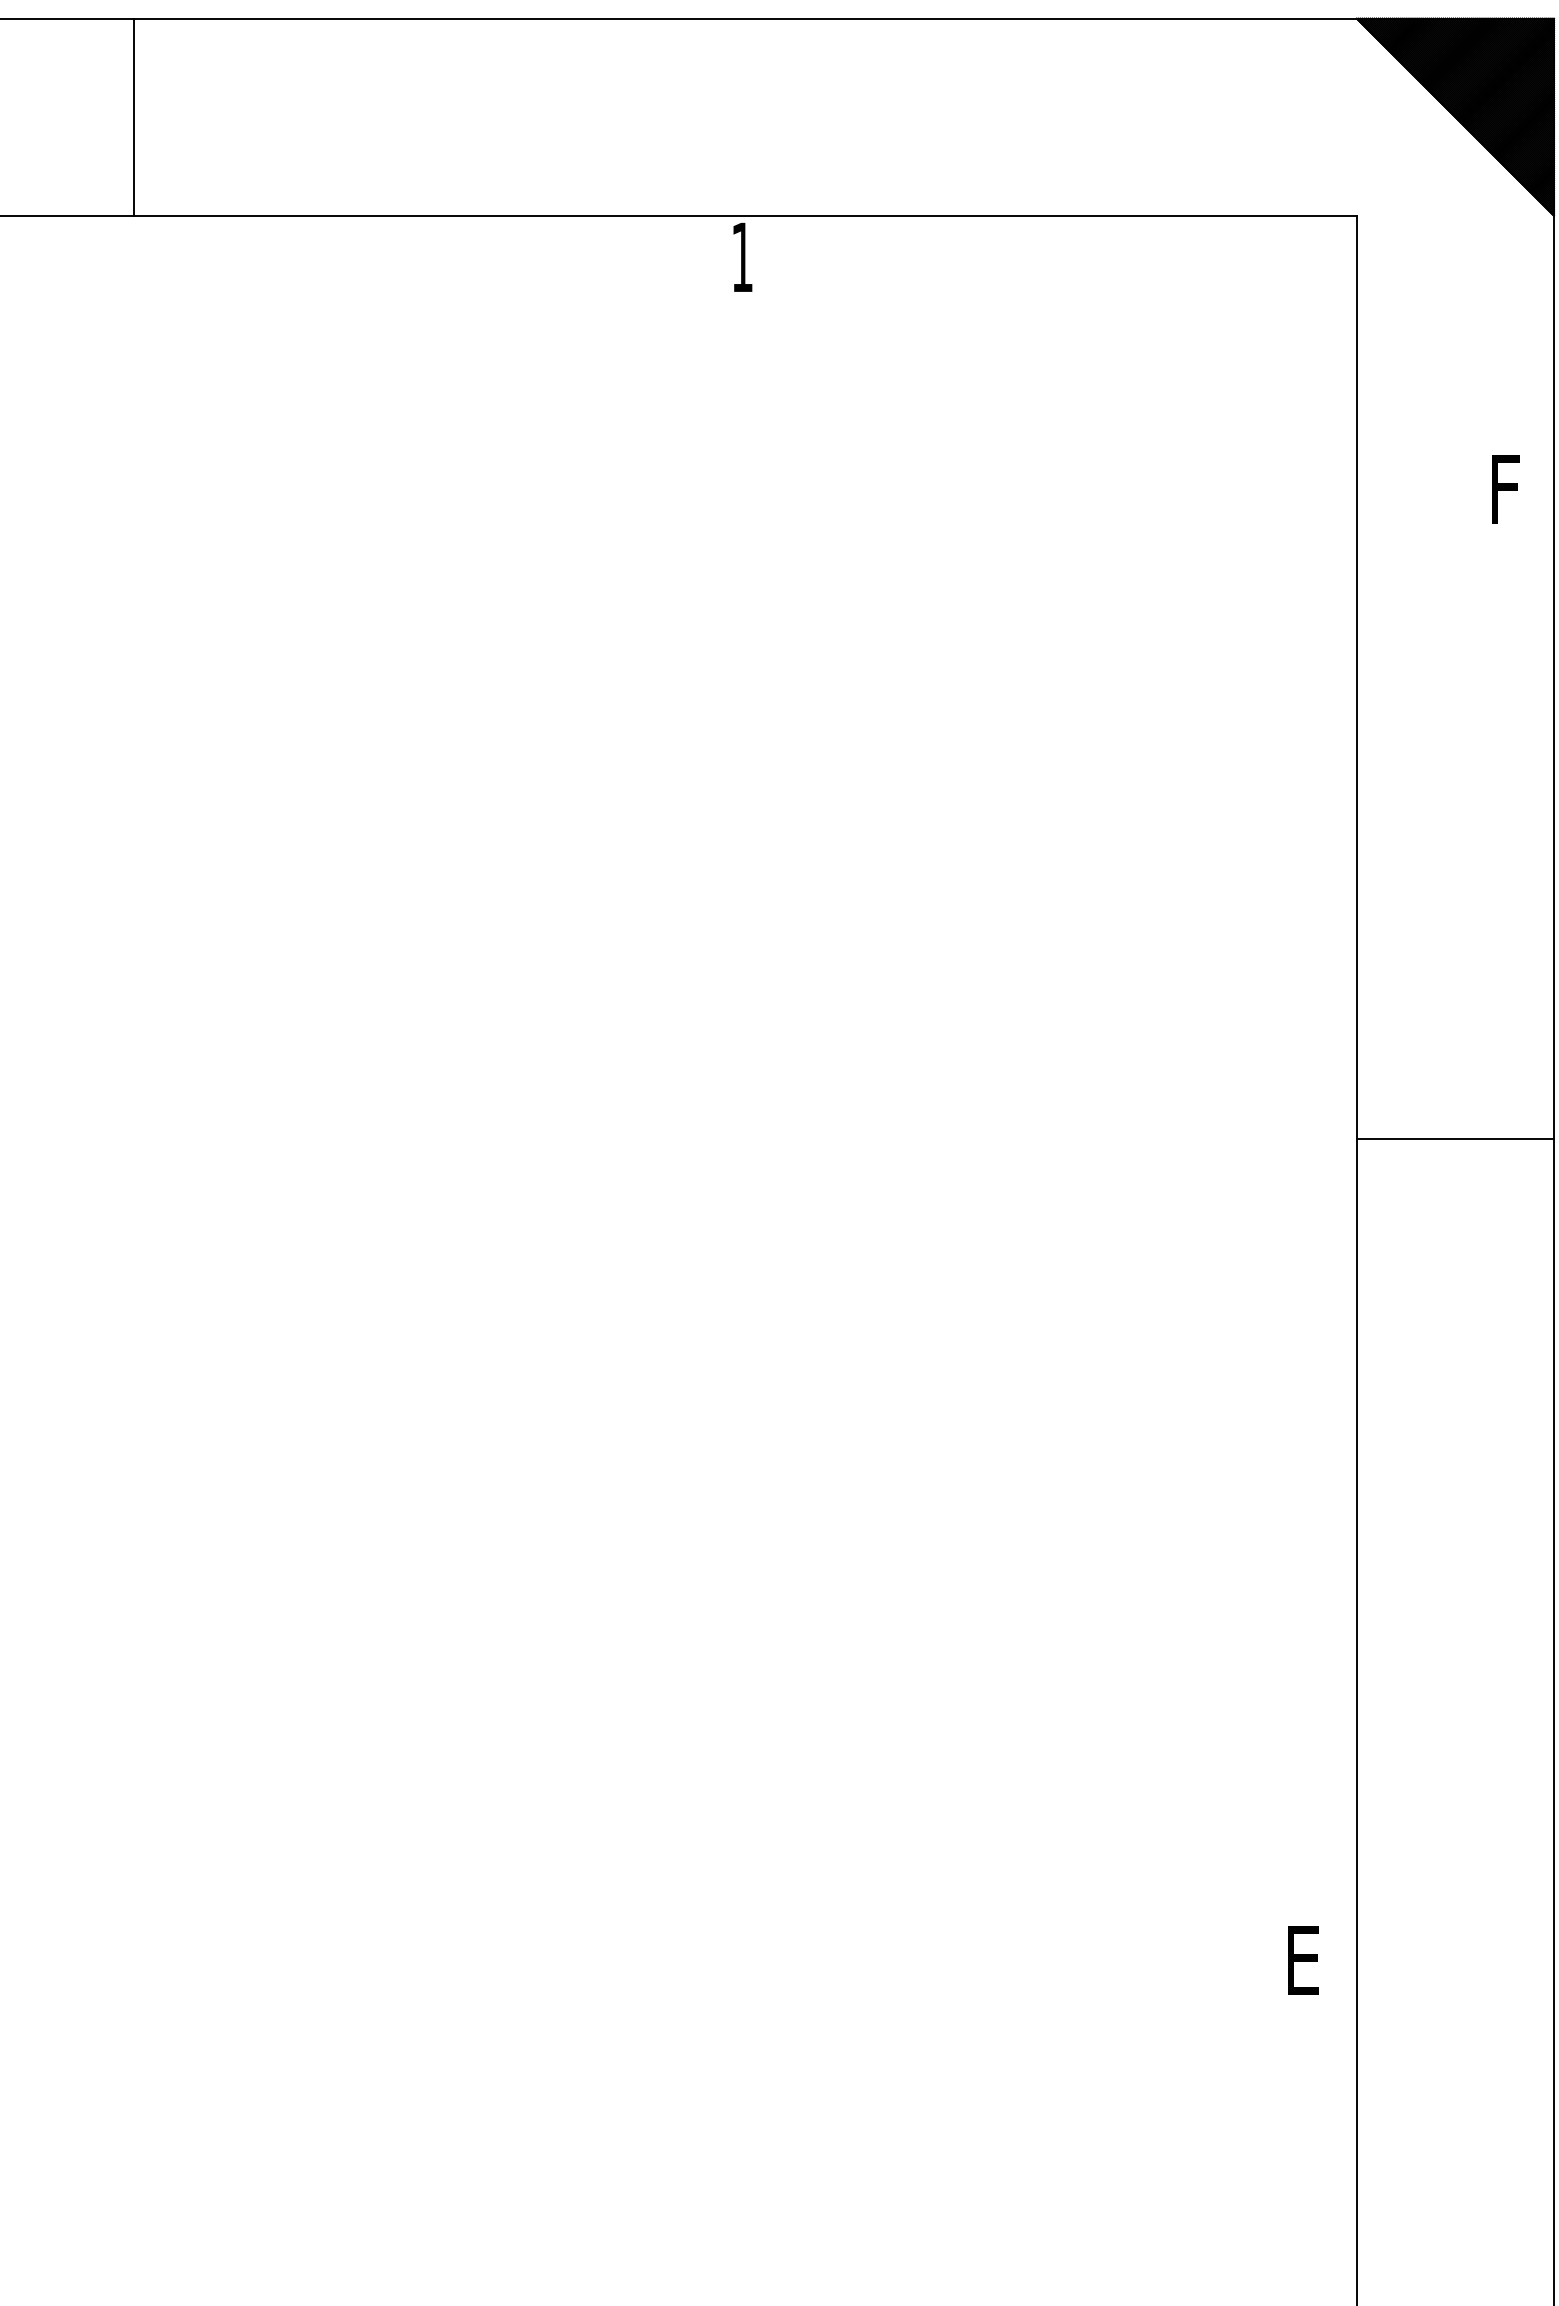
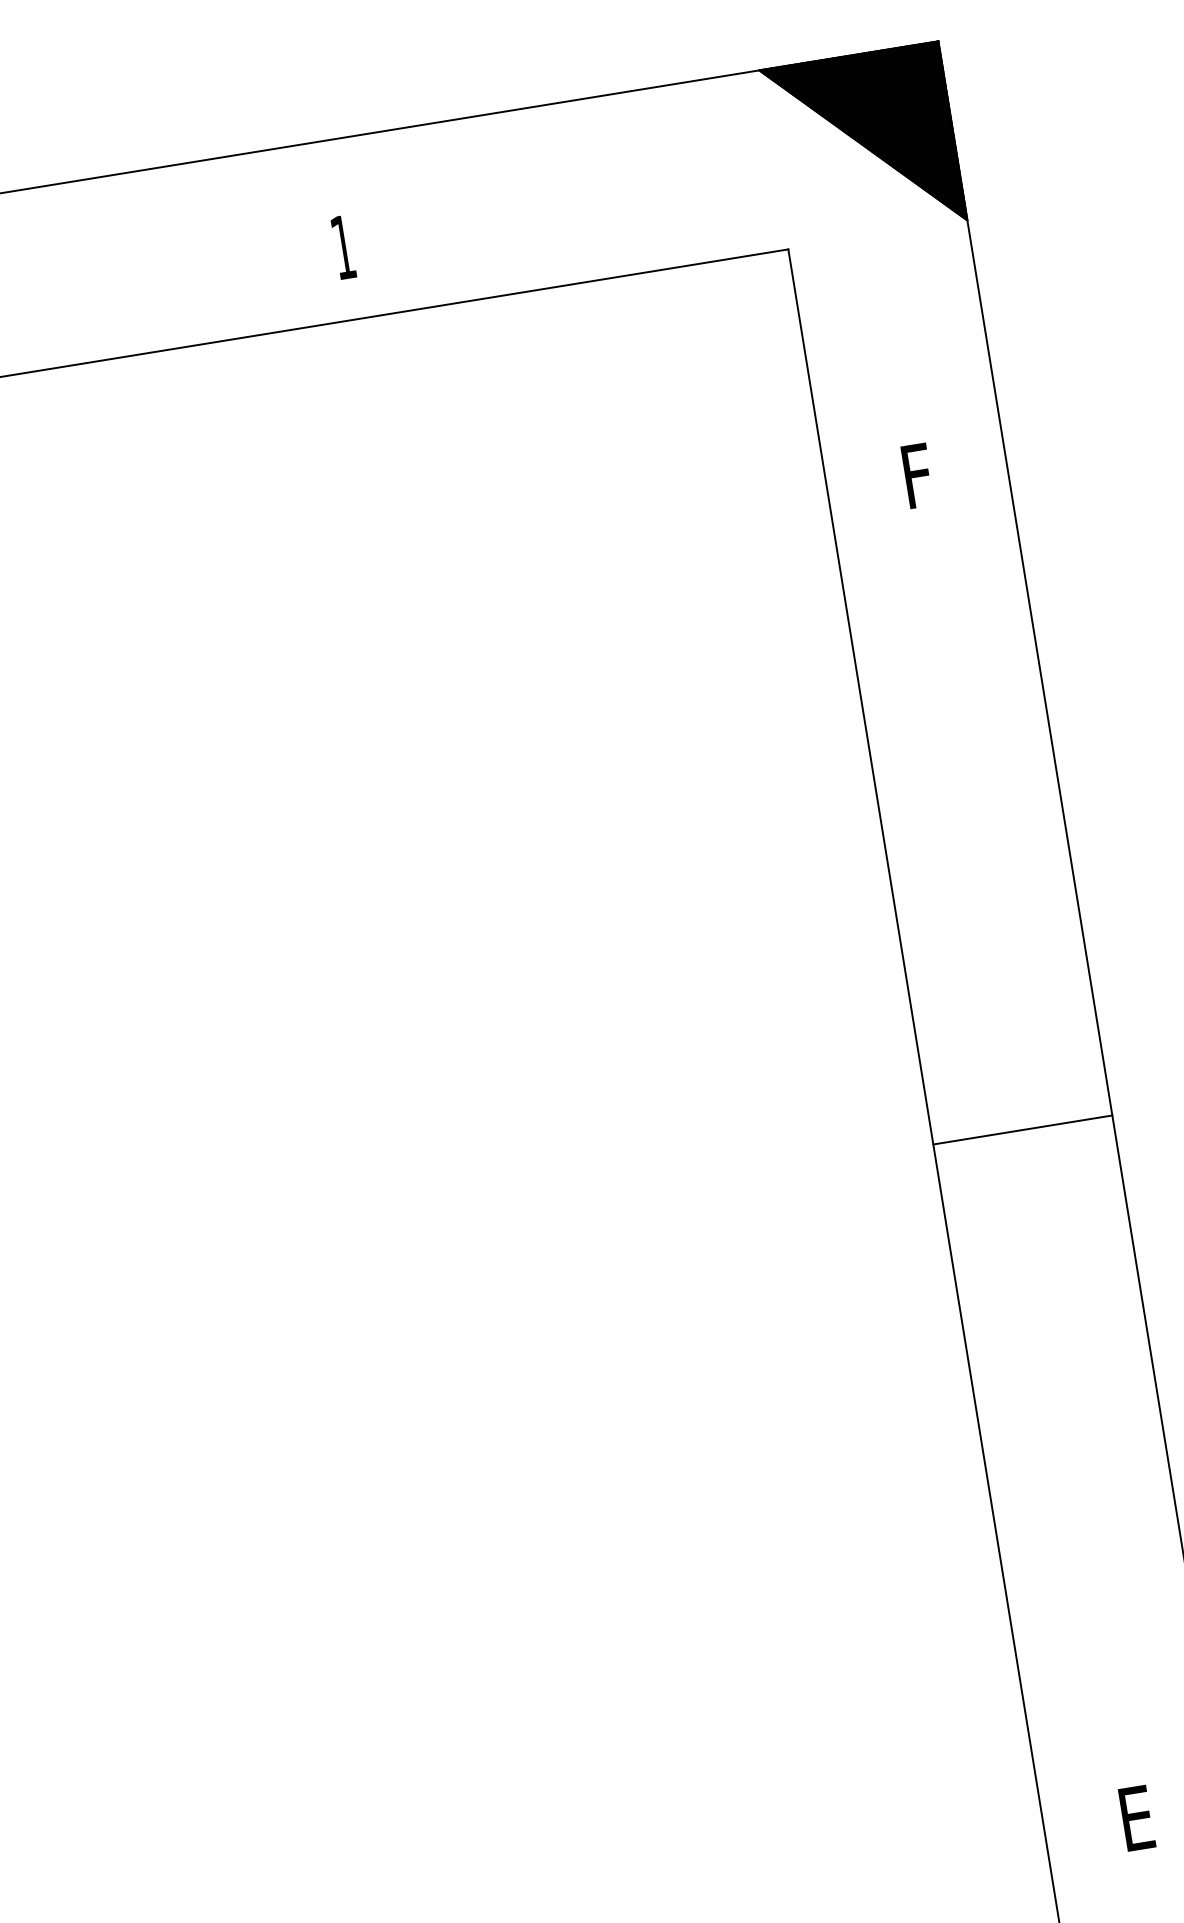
text: (742, 257) -> (343, 247), moved
text: (1505, 489) -> (917, 475), moved
line: (1454, 1138) -> (1021, 1129), moved
text: (1303, 1960) -> (1137, 1818), moved

